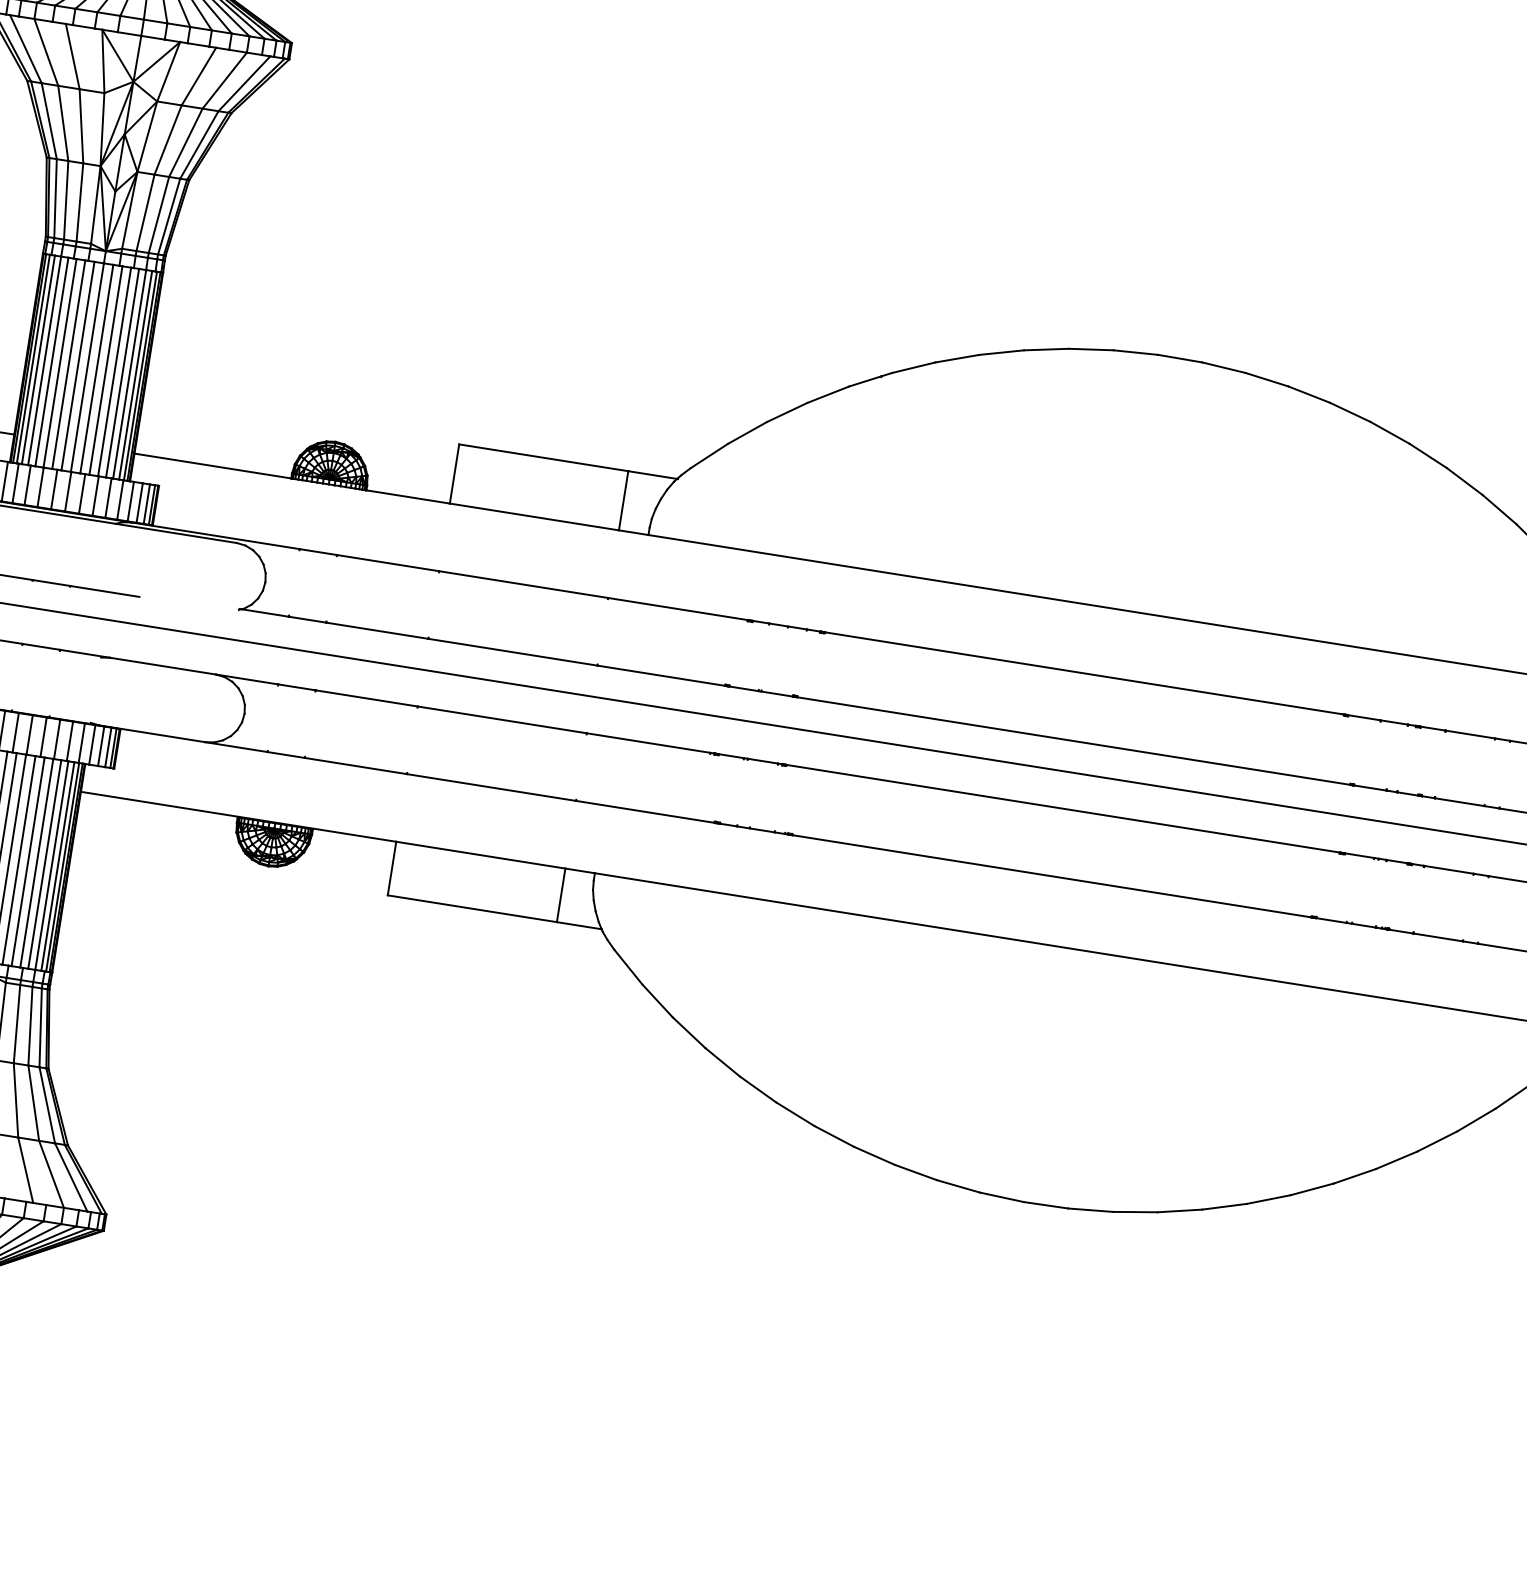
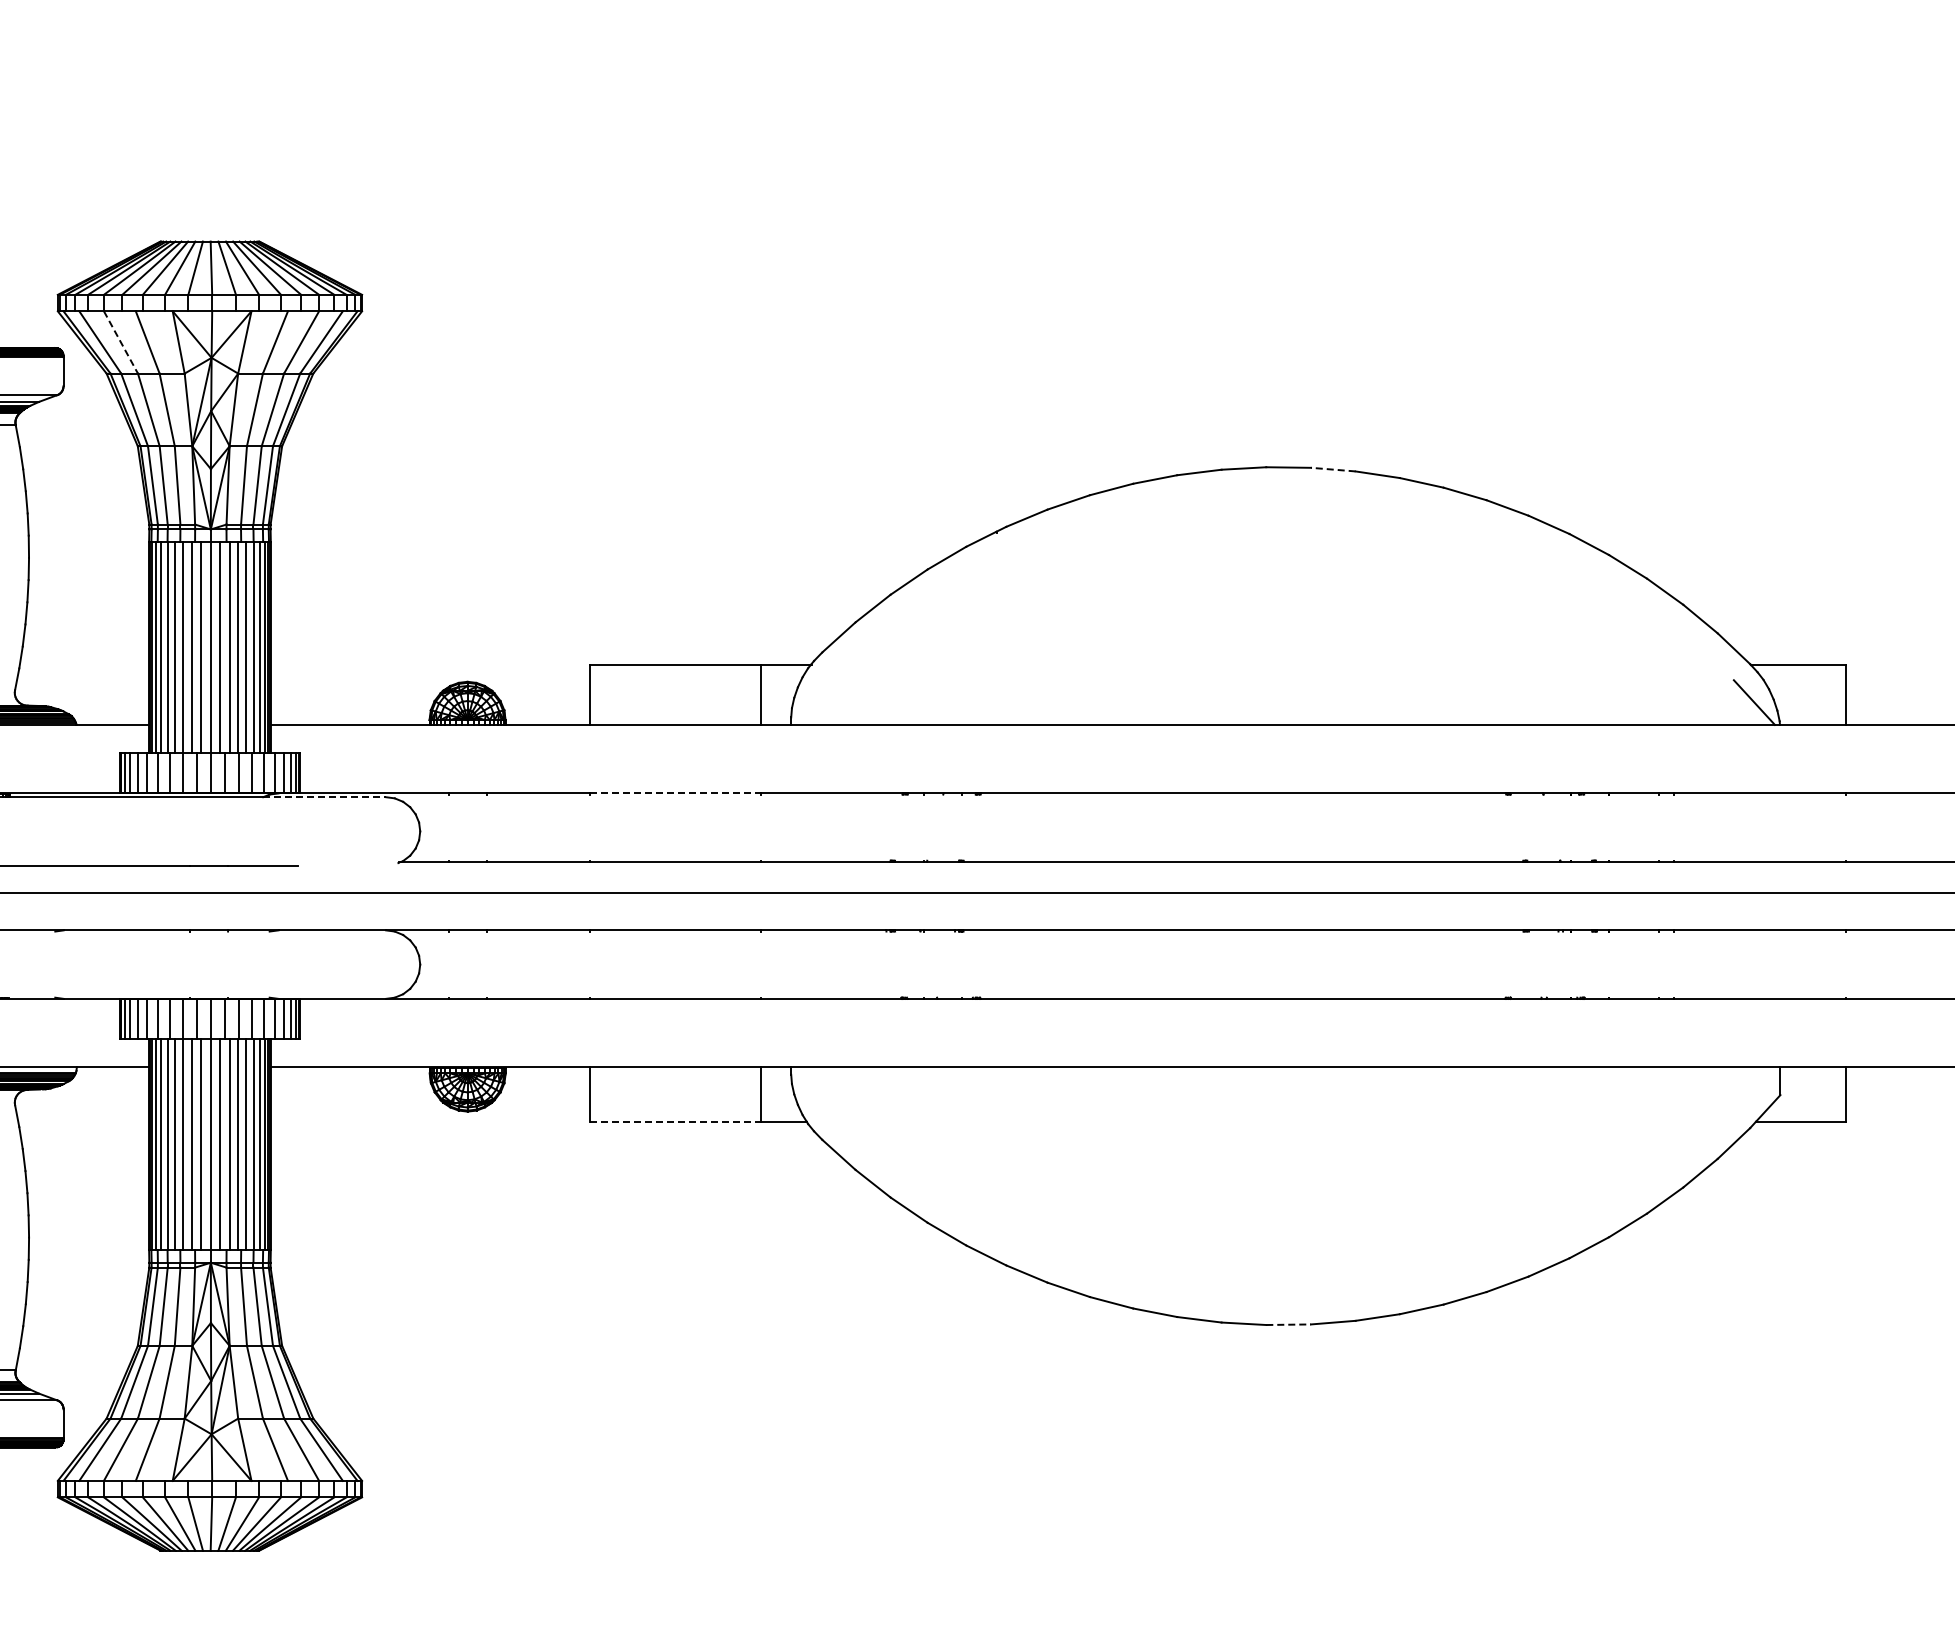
line: (46, 52) -> (121, 342), solid -> dashed
line: (1223, 367) -> (1332, 469), solid -> dashed
line: (177, 533) -> (325, 797), solid -> dashed
line: (523, 584) -> (675, 793), solid -> dashed
line: (472, 908) -> (675, 1121), solid -> dashed
line: (1046, 1205) -> (1289, 1324), solid -> dashed

